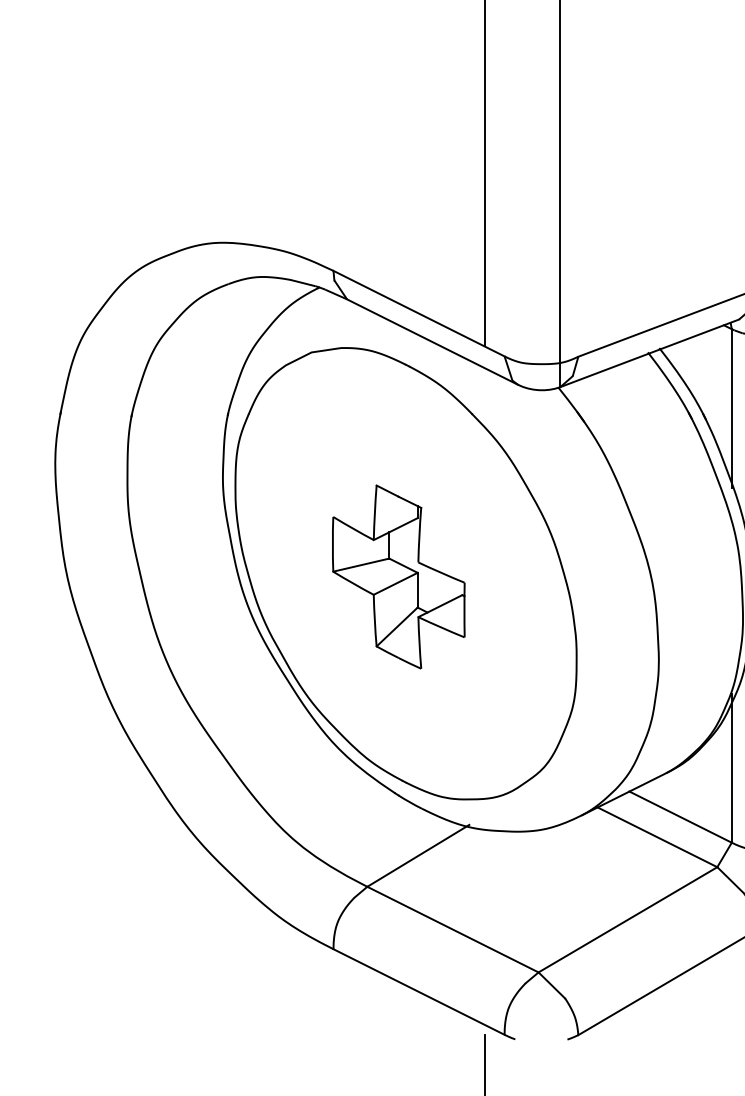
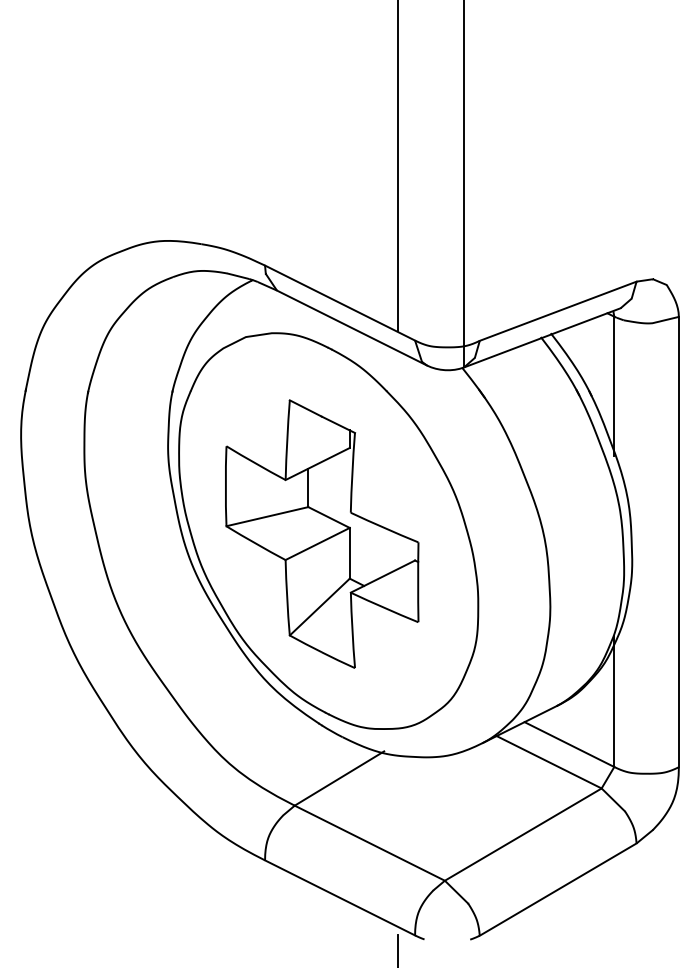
part: (399, 576) -> (322, 533), size x1.67

